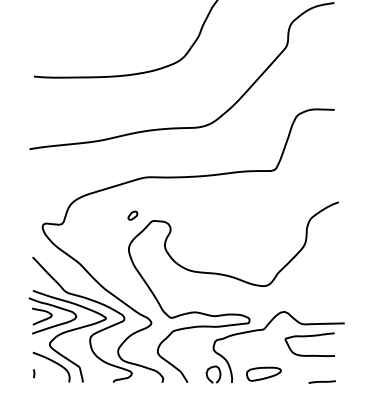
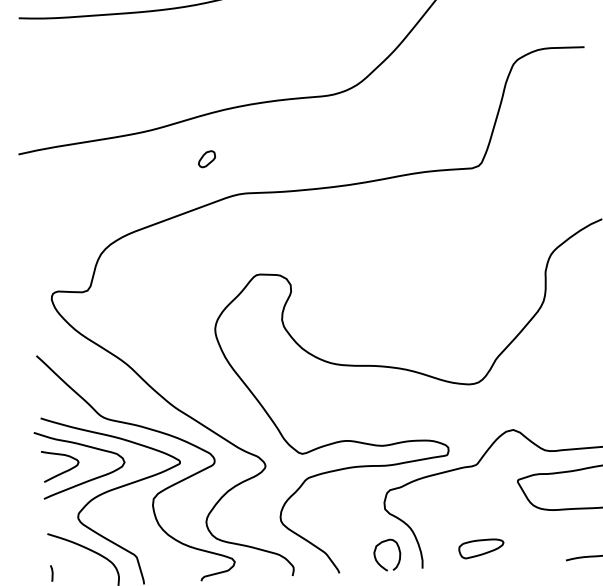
part: (132, 215) -> (206, 158), moved
part: (263, 373) -> (480, 547), size x0.7

